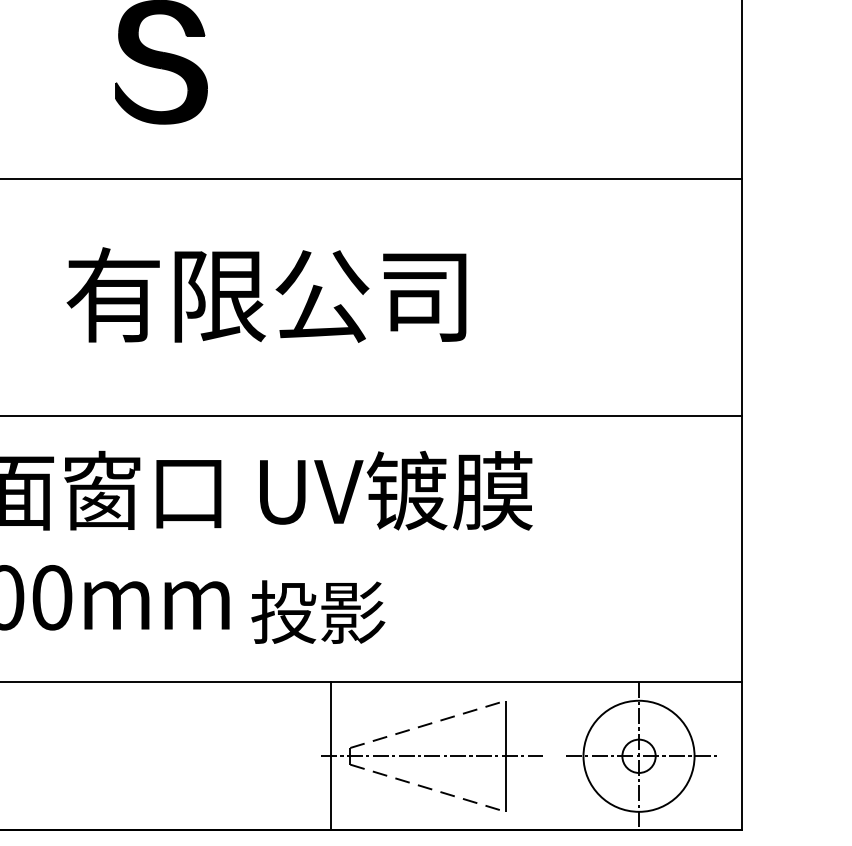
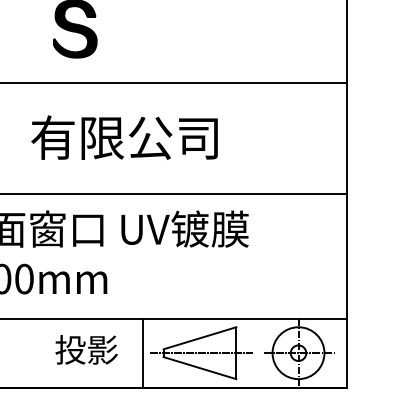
text: (317, 611) -> (86, 349), moved
line: (427, 724) -> (199, 338), dashed -> solid
line: (330, 754) -> (142, 352), moved
line: (427, 789) -> (199, 368), dashed -> solid

